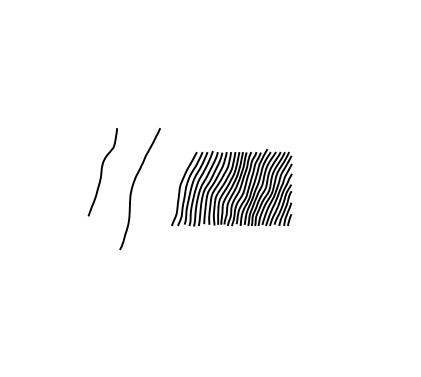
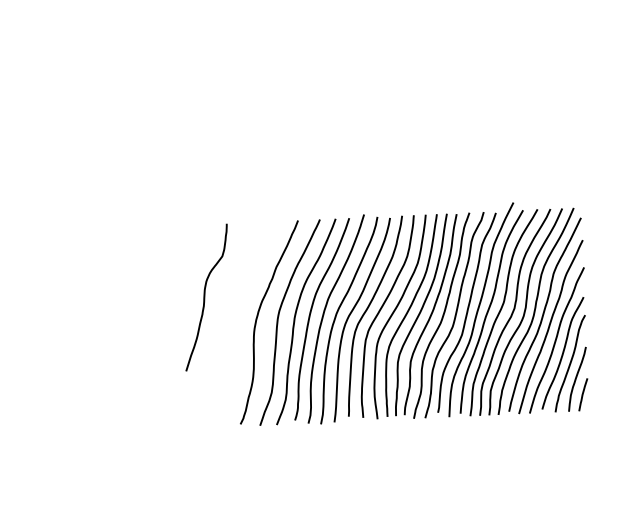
part: (231, 187) -> (420, 313), size x1.67

